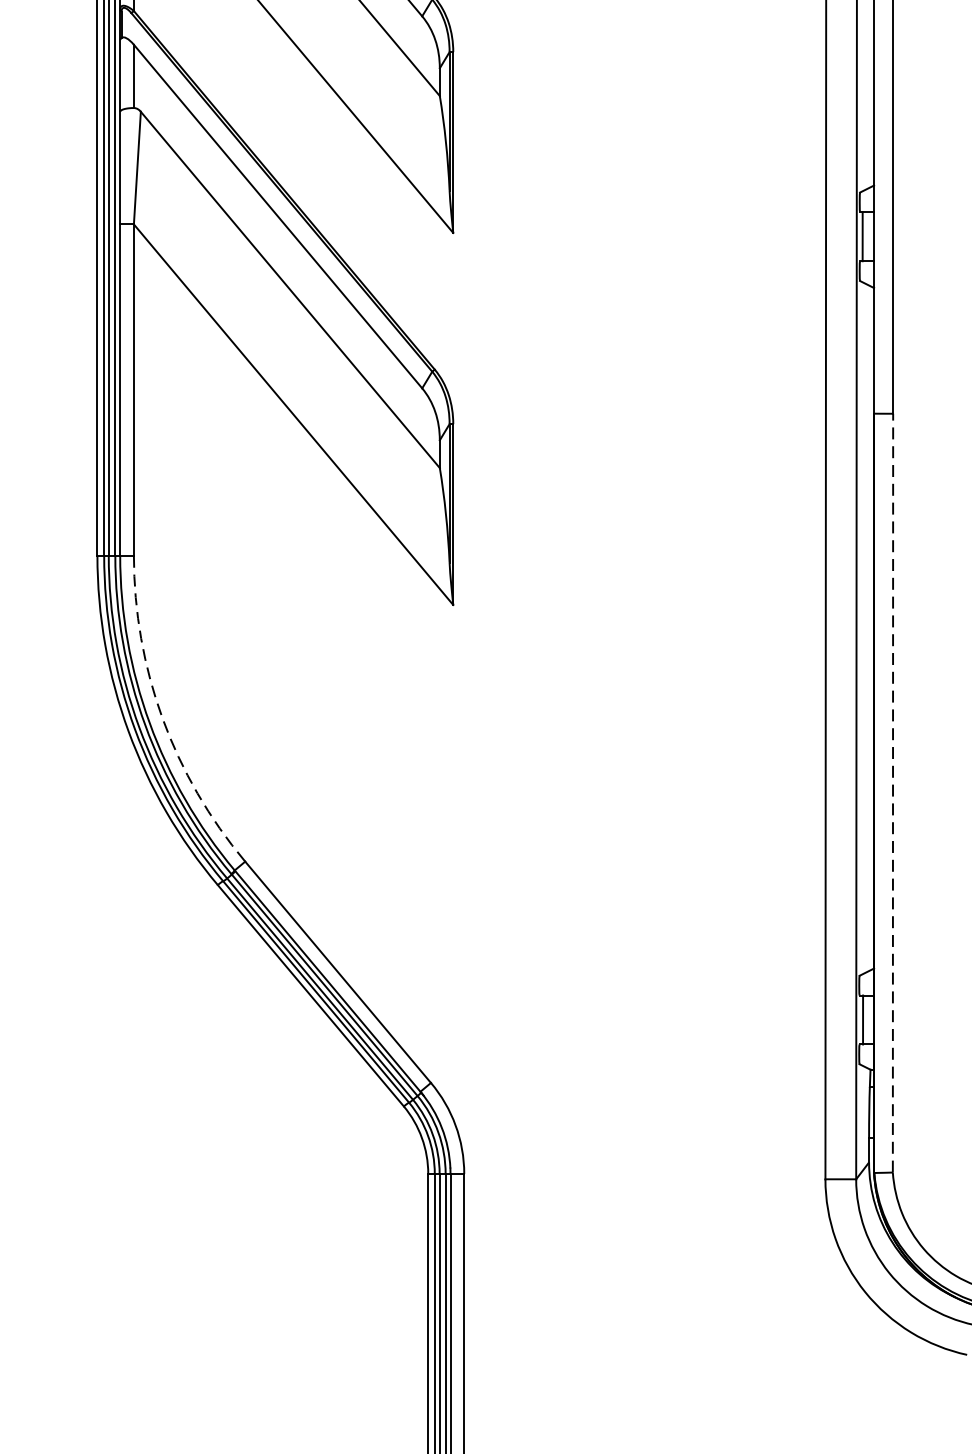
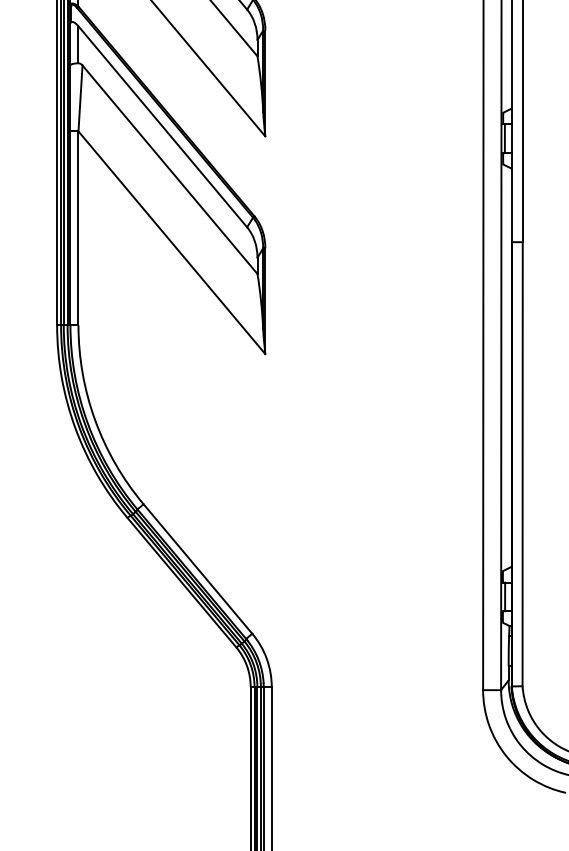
arc: (162, 718) -> (95, 420), dashed -> solid
line: (892, 791) -> (522, 463), dashed -> solid

